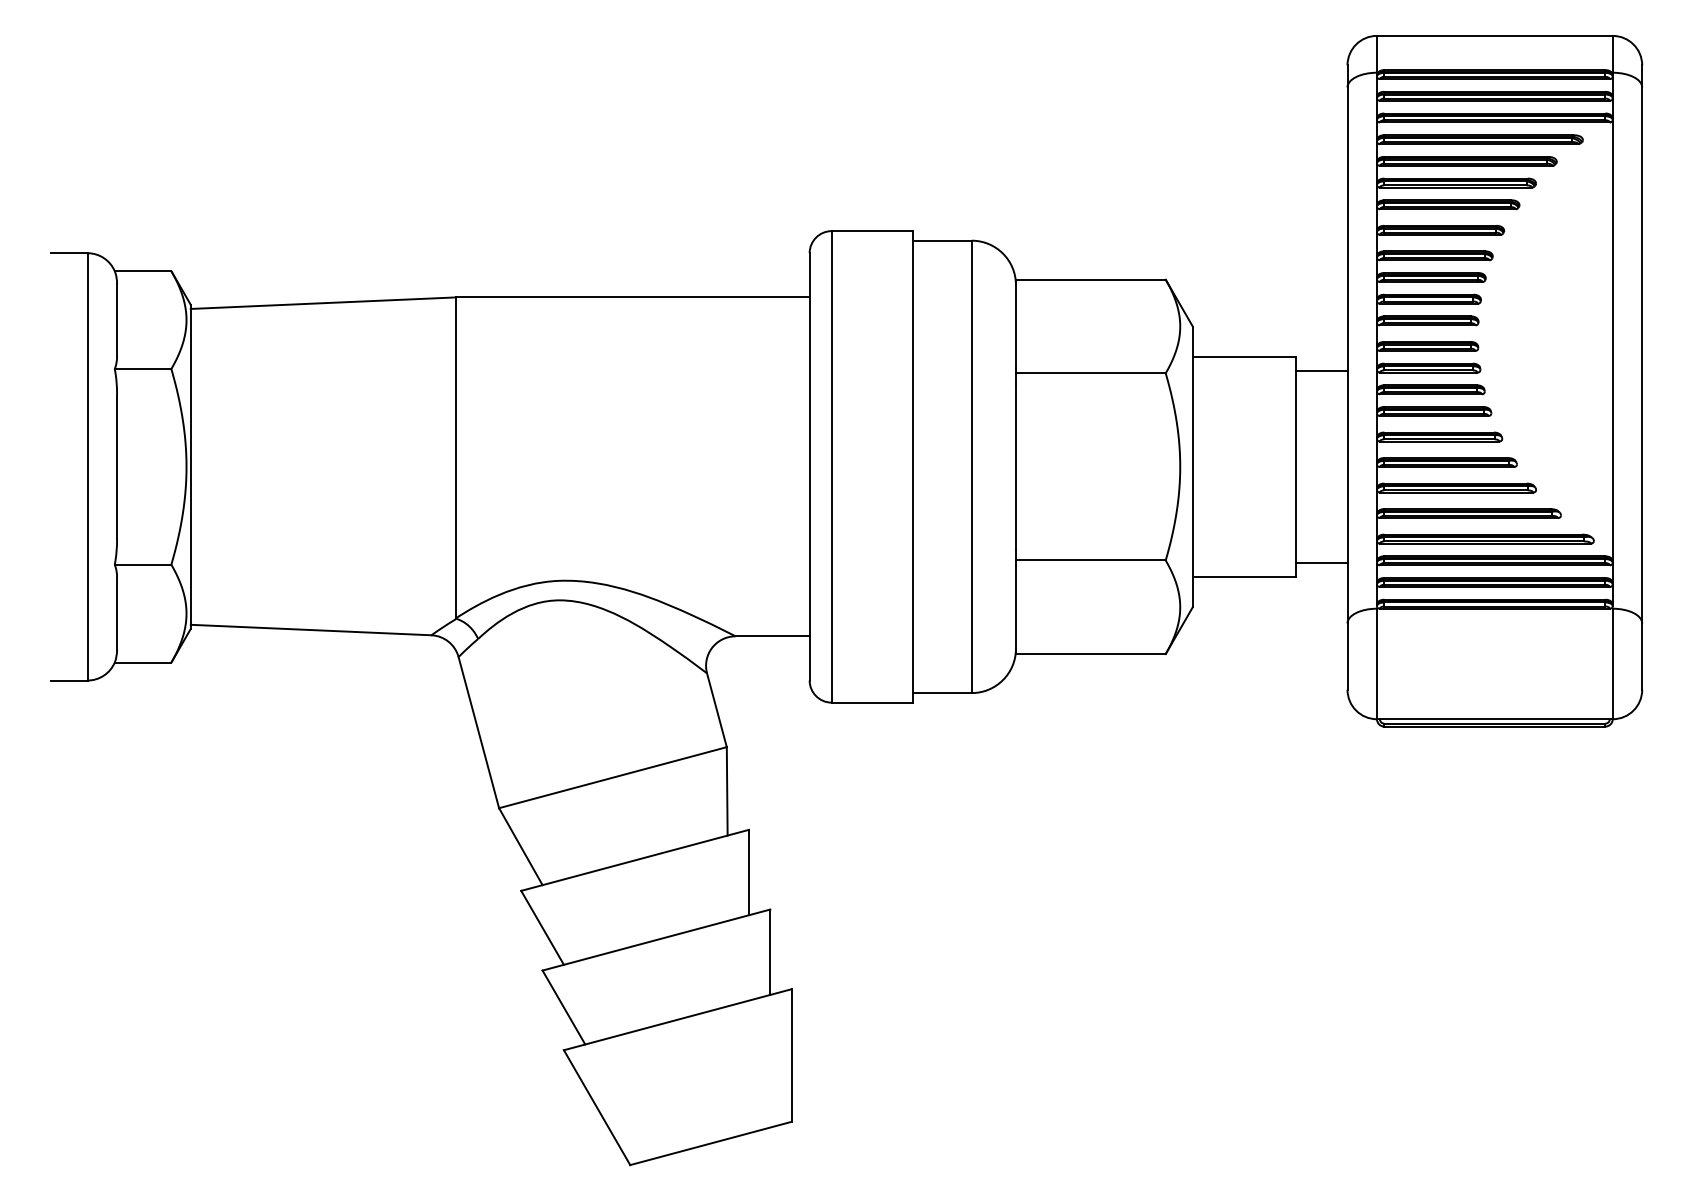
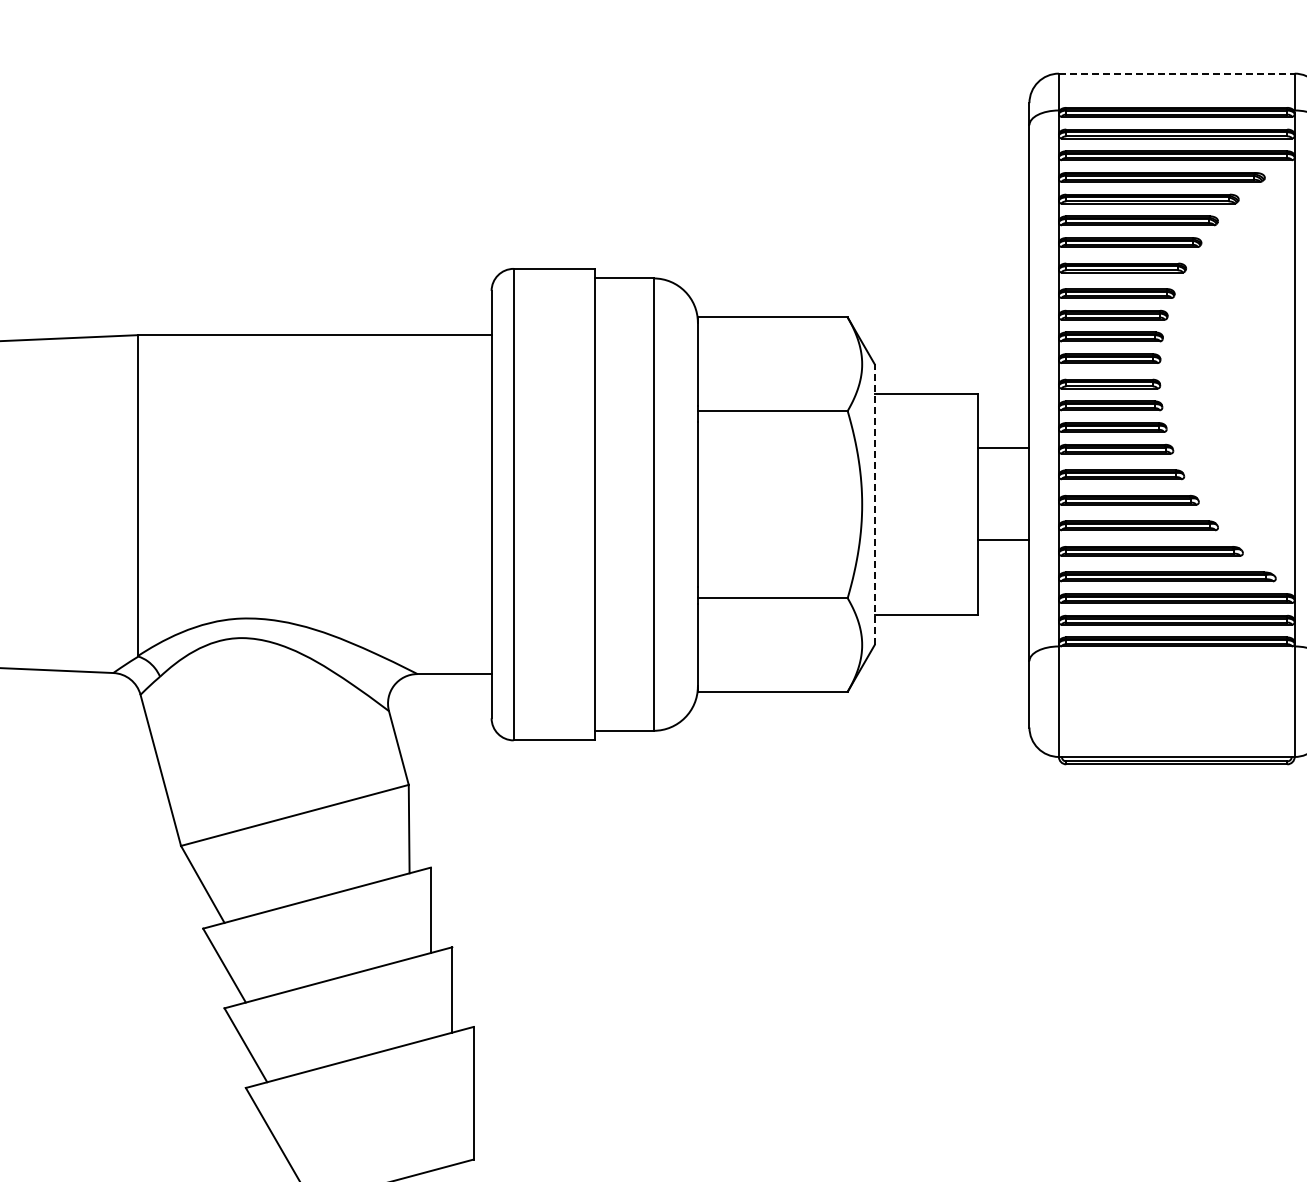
line: (1494, 35) -> (1176, 73), solid -> dashed
line: (1321, 371) -> (1003, 448), moved
line: (1192, 466) -> (874, 504), solid -> dashed
line: (1321, 562) -> (1003, 540), moved

